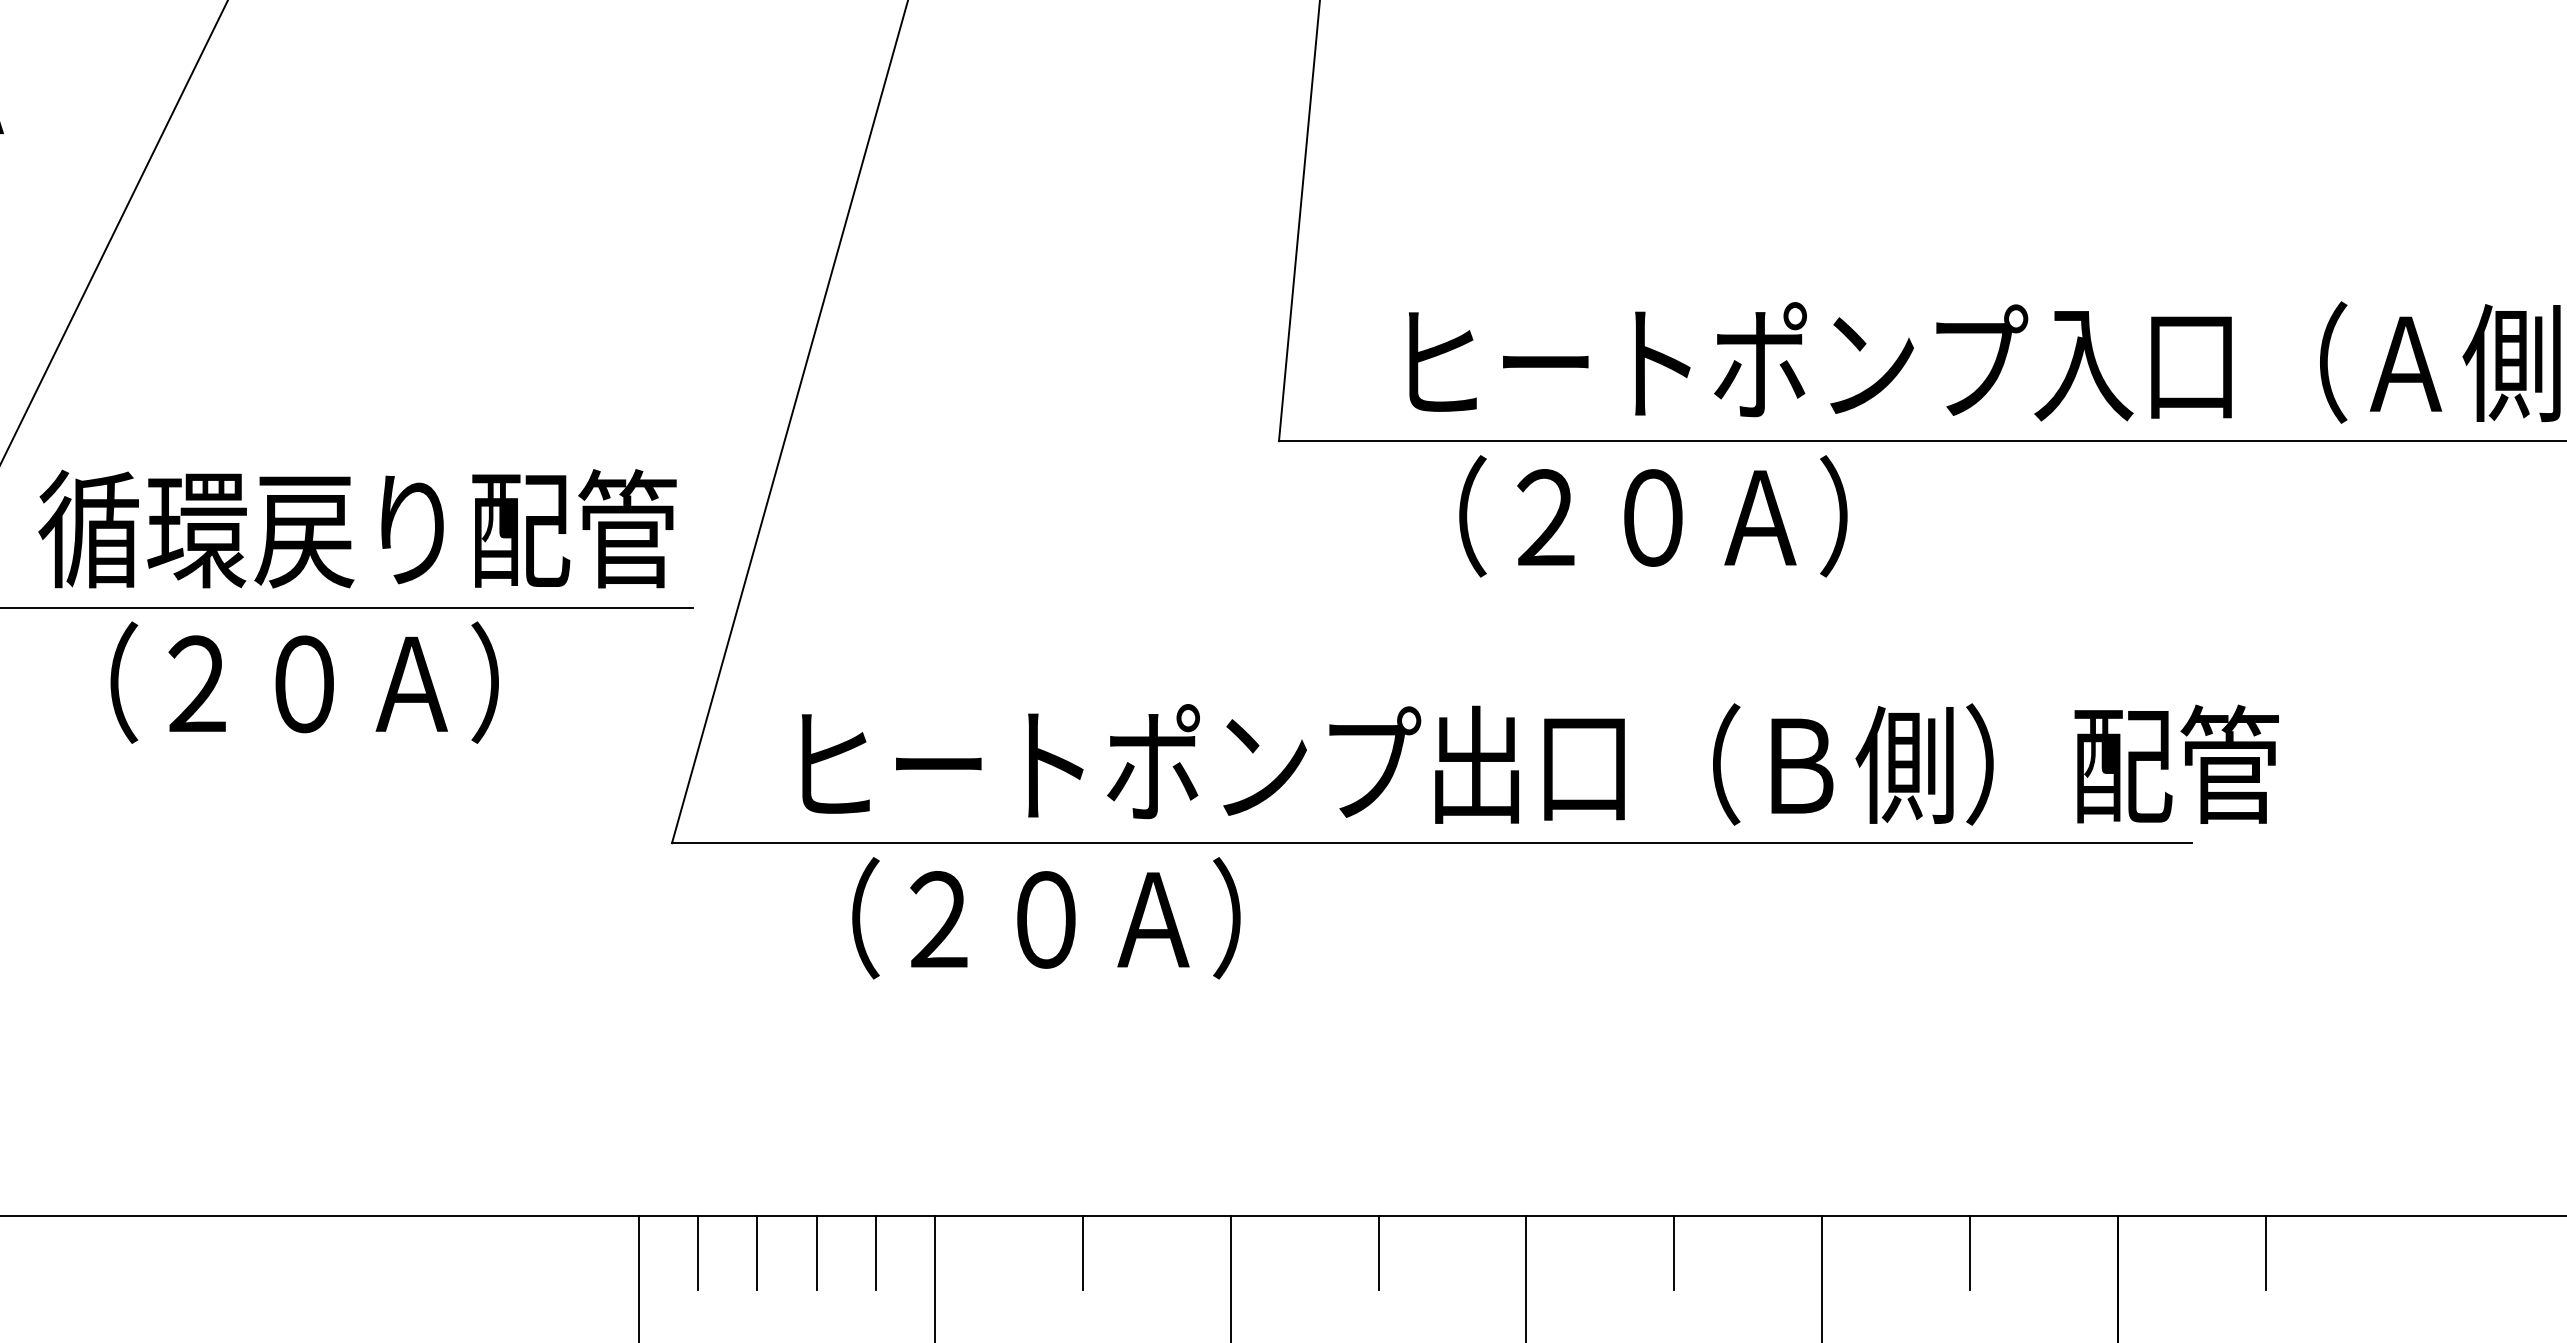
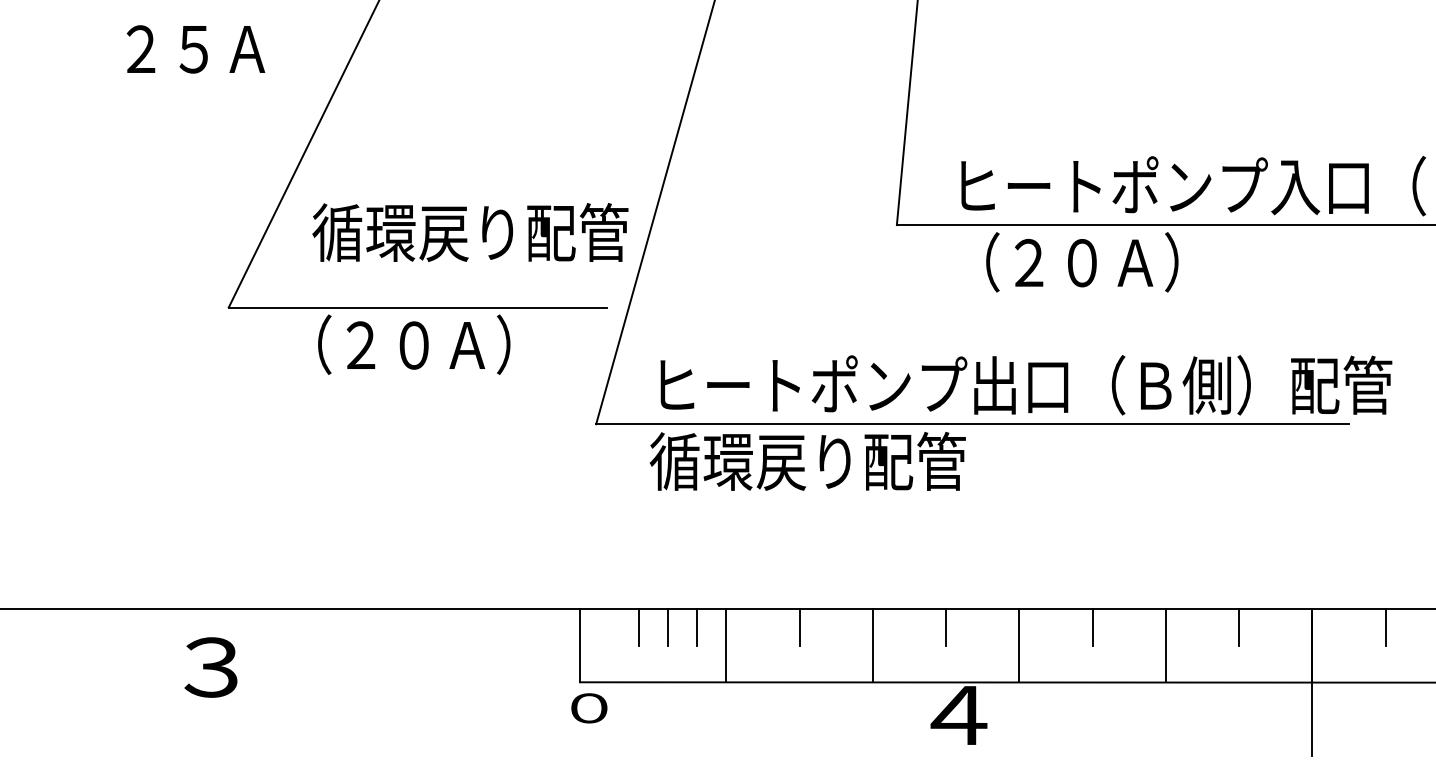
text: (357, 528) -> (470, 232), moved
text: (1098, 918) -> (807, 461), （２０Ａ） -> 循環戻り配管
line: (698, 1253) -> (609, 627), removed

